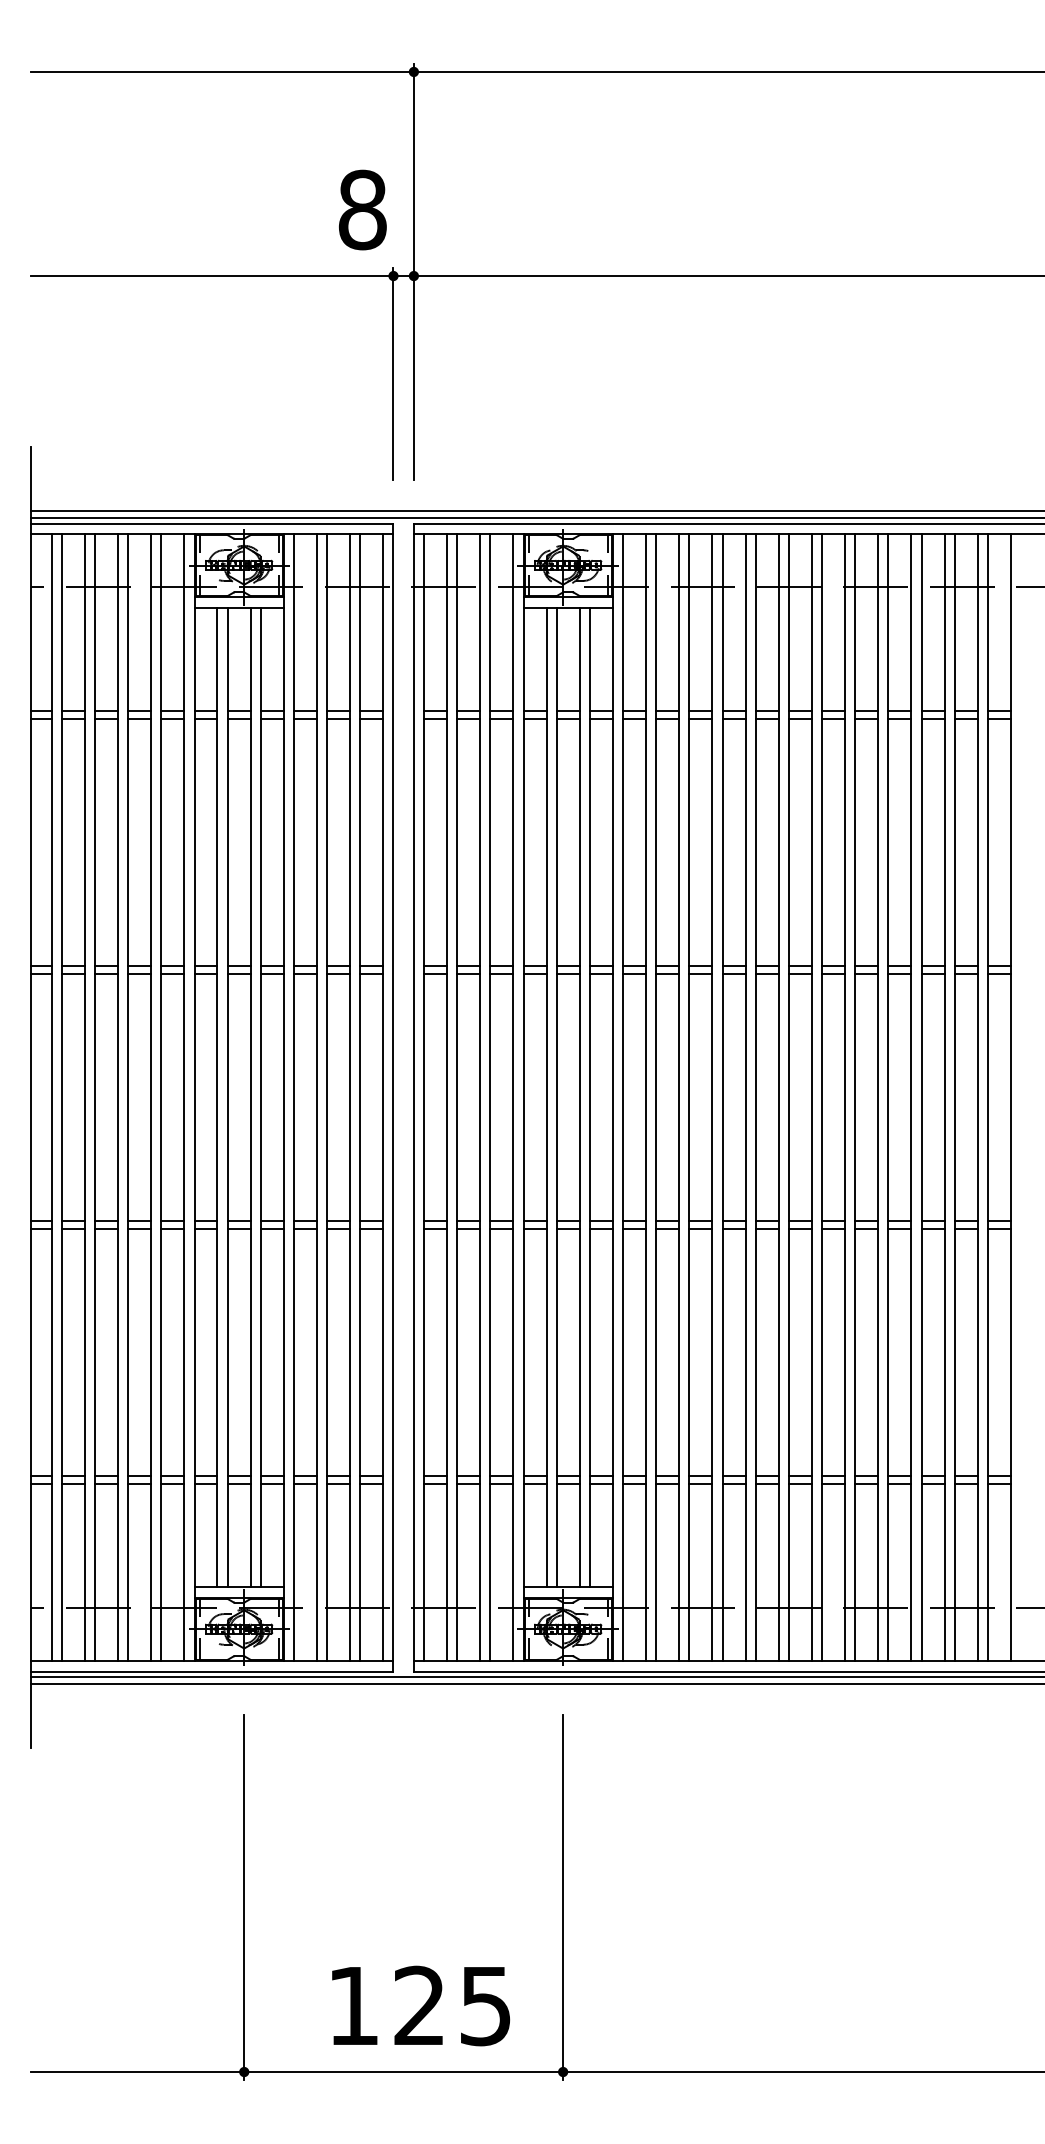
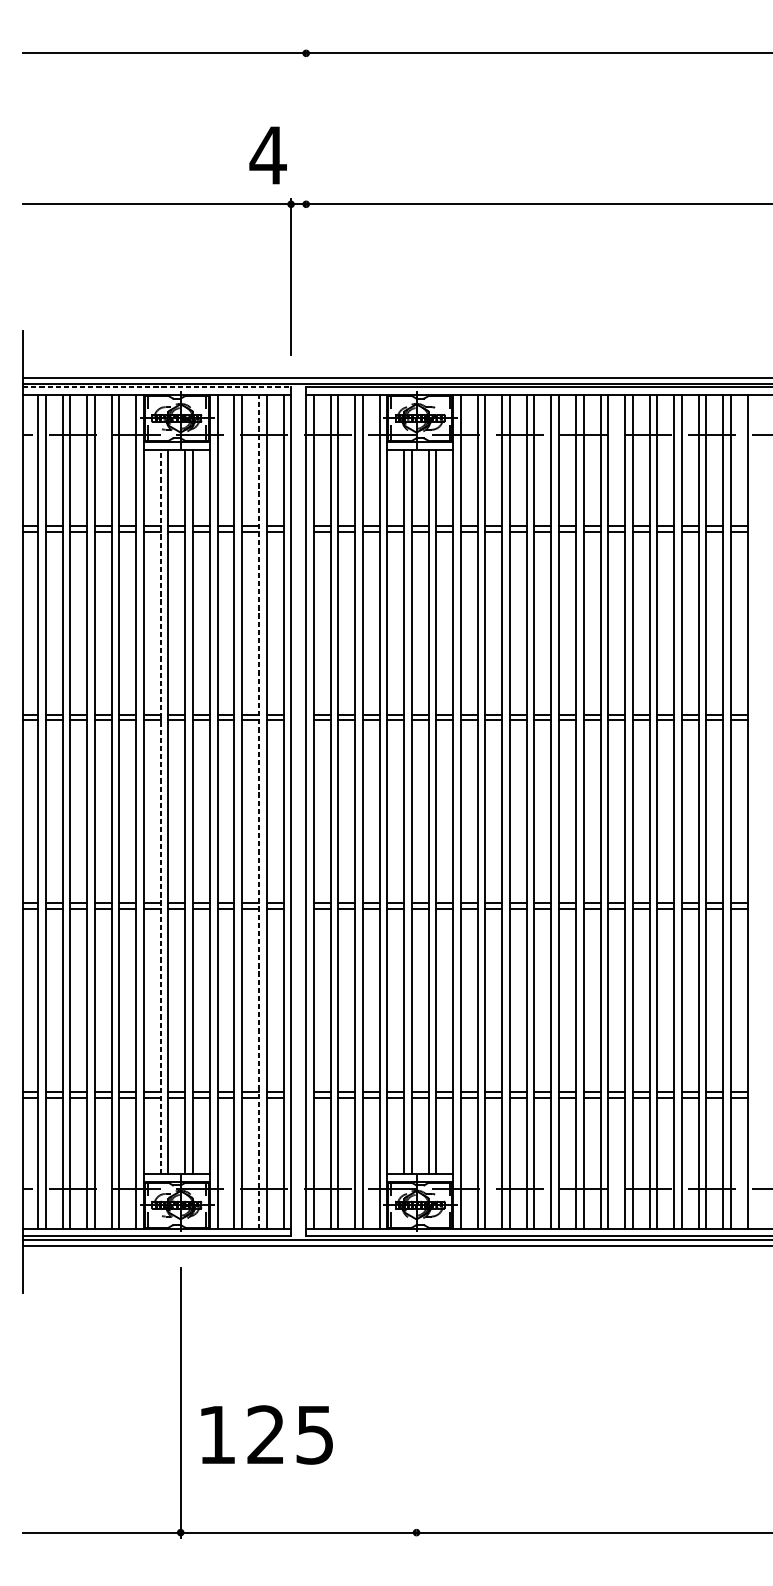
text: (362, 209) -> (268, 155), 8 -> 4
line: (413, 272) -> (305, 201), removed
line: (212, 523) -> (157, 387), solid -> dashed
line: (217, 1097) -> (160, 811), solid -> dashed
line: (350, 1097) -> (259, 811), solid -> dashed
line: (563, 1896) -> (416, 1402), removed
text: (420, 2005) -> (266, 1434), moved

